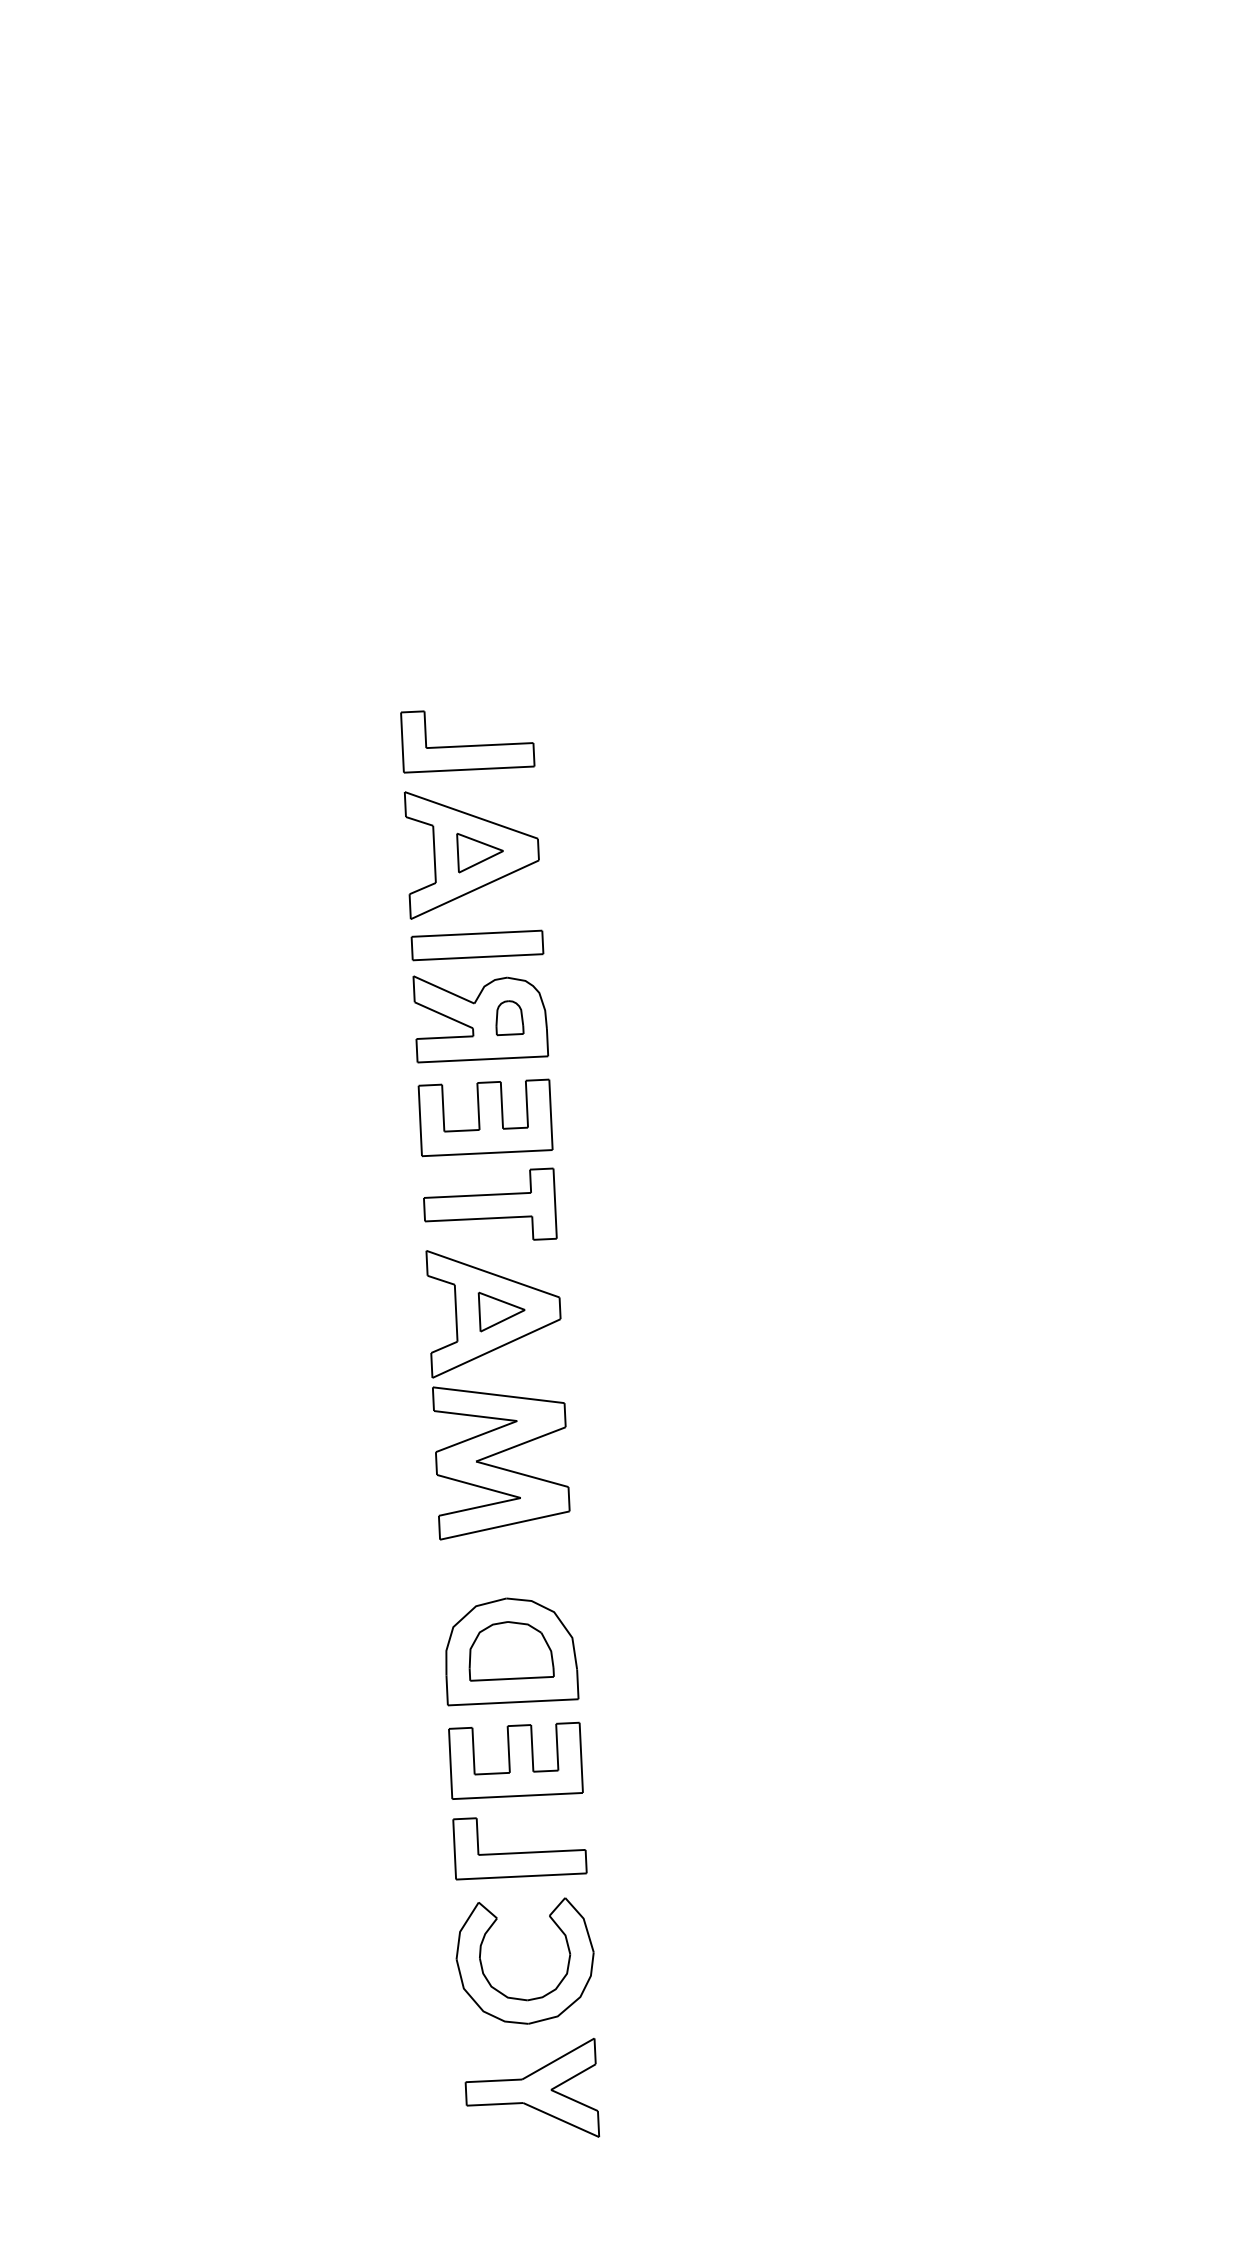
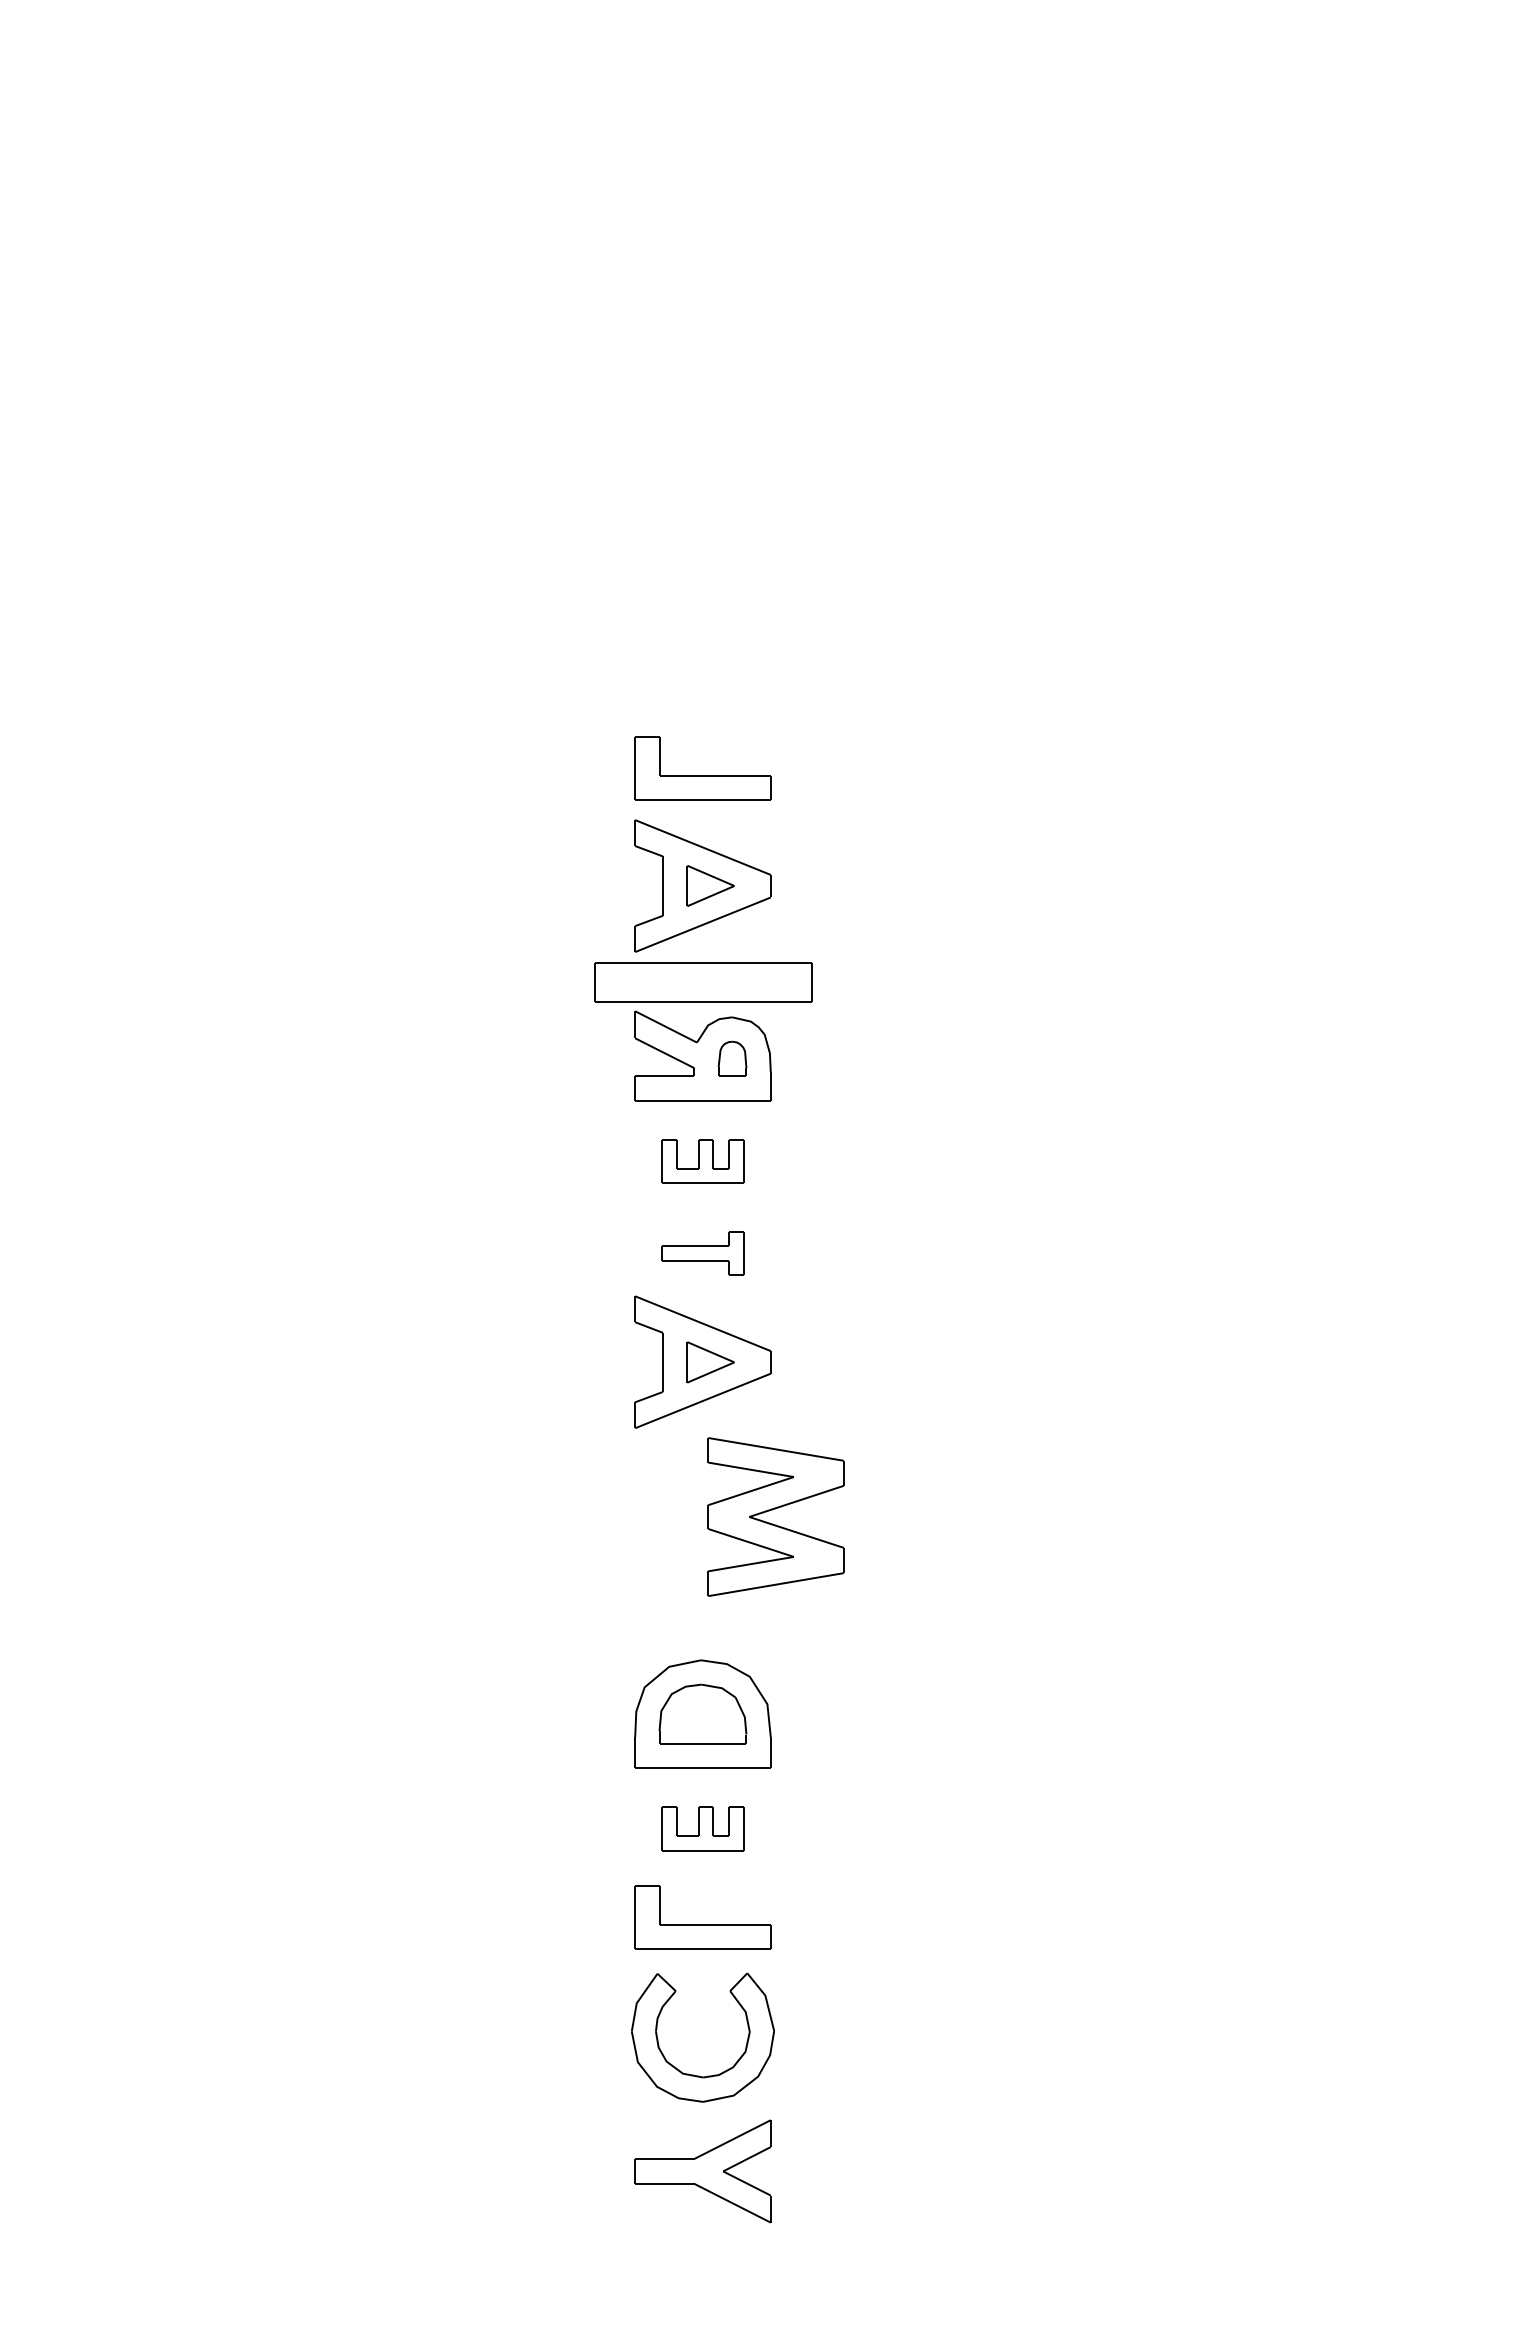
part: (477, 945) -> (702, 982), size x1.6
part: (485, 1117) -> (702, 1161), size x0.6
part: (489, 1206) -> (702, 1253), size x0.6
part: (498, 1454) -> (772, 1510), moved
part: (515, 1760) -> (702, 1828), size x0.6

